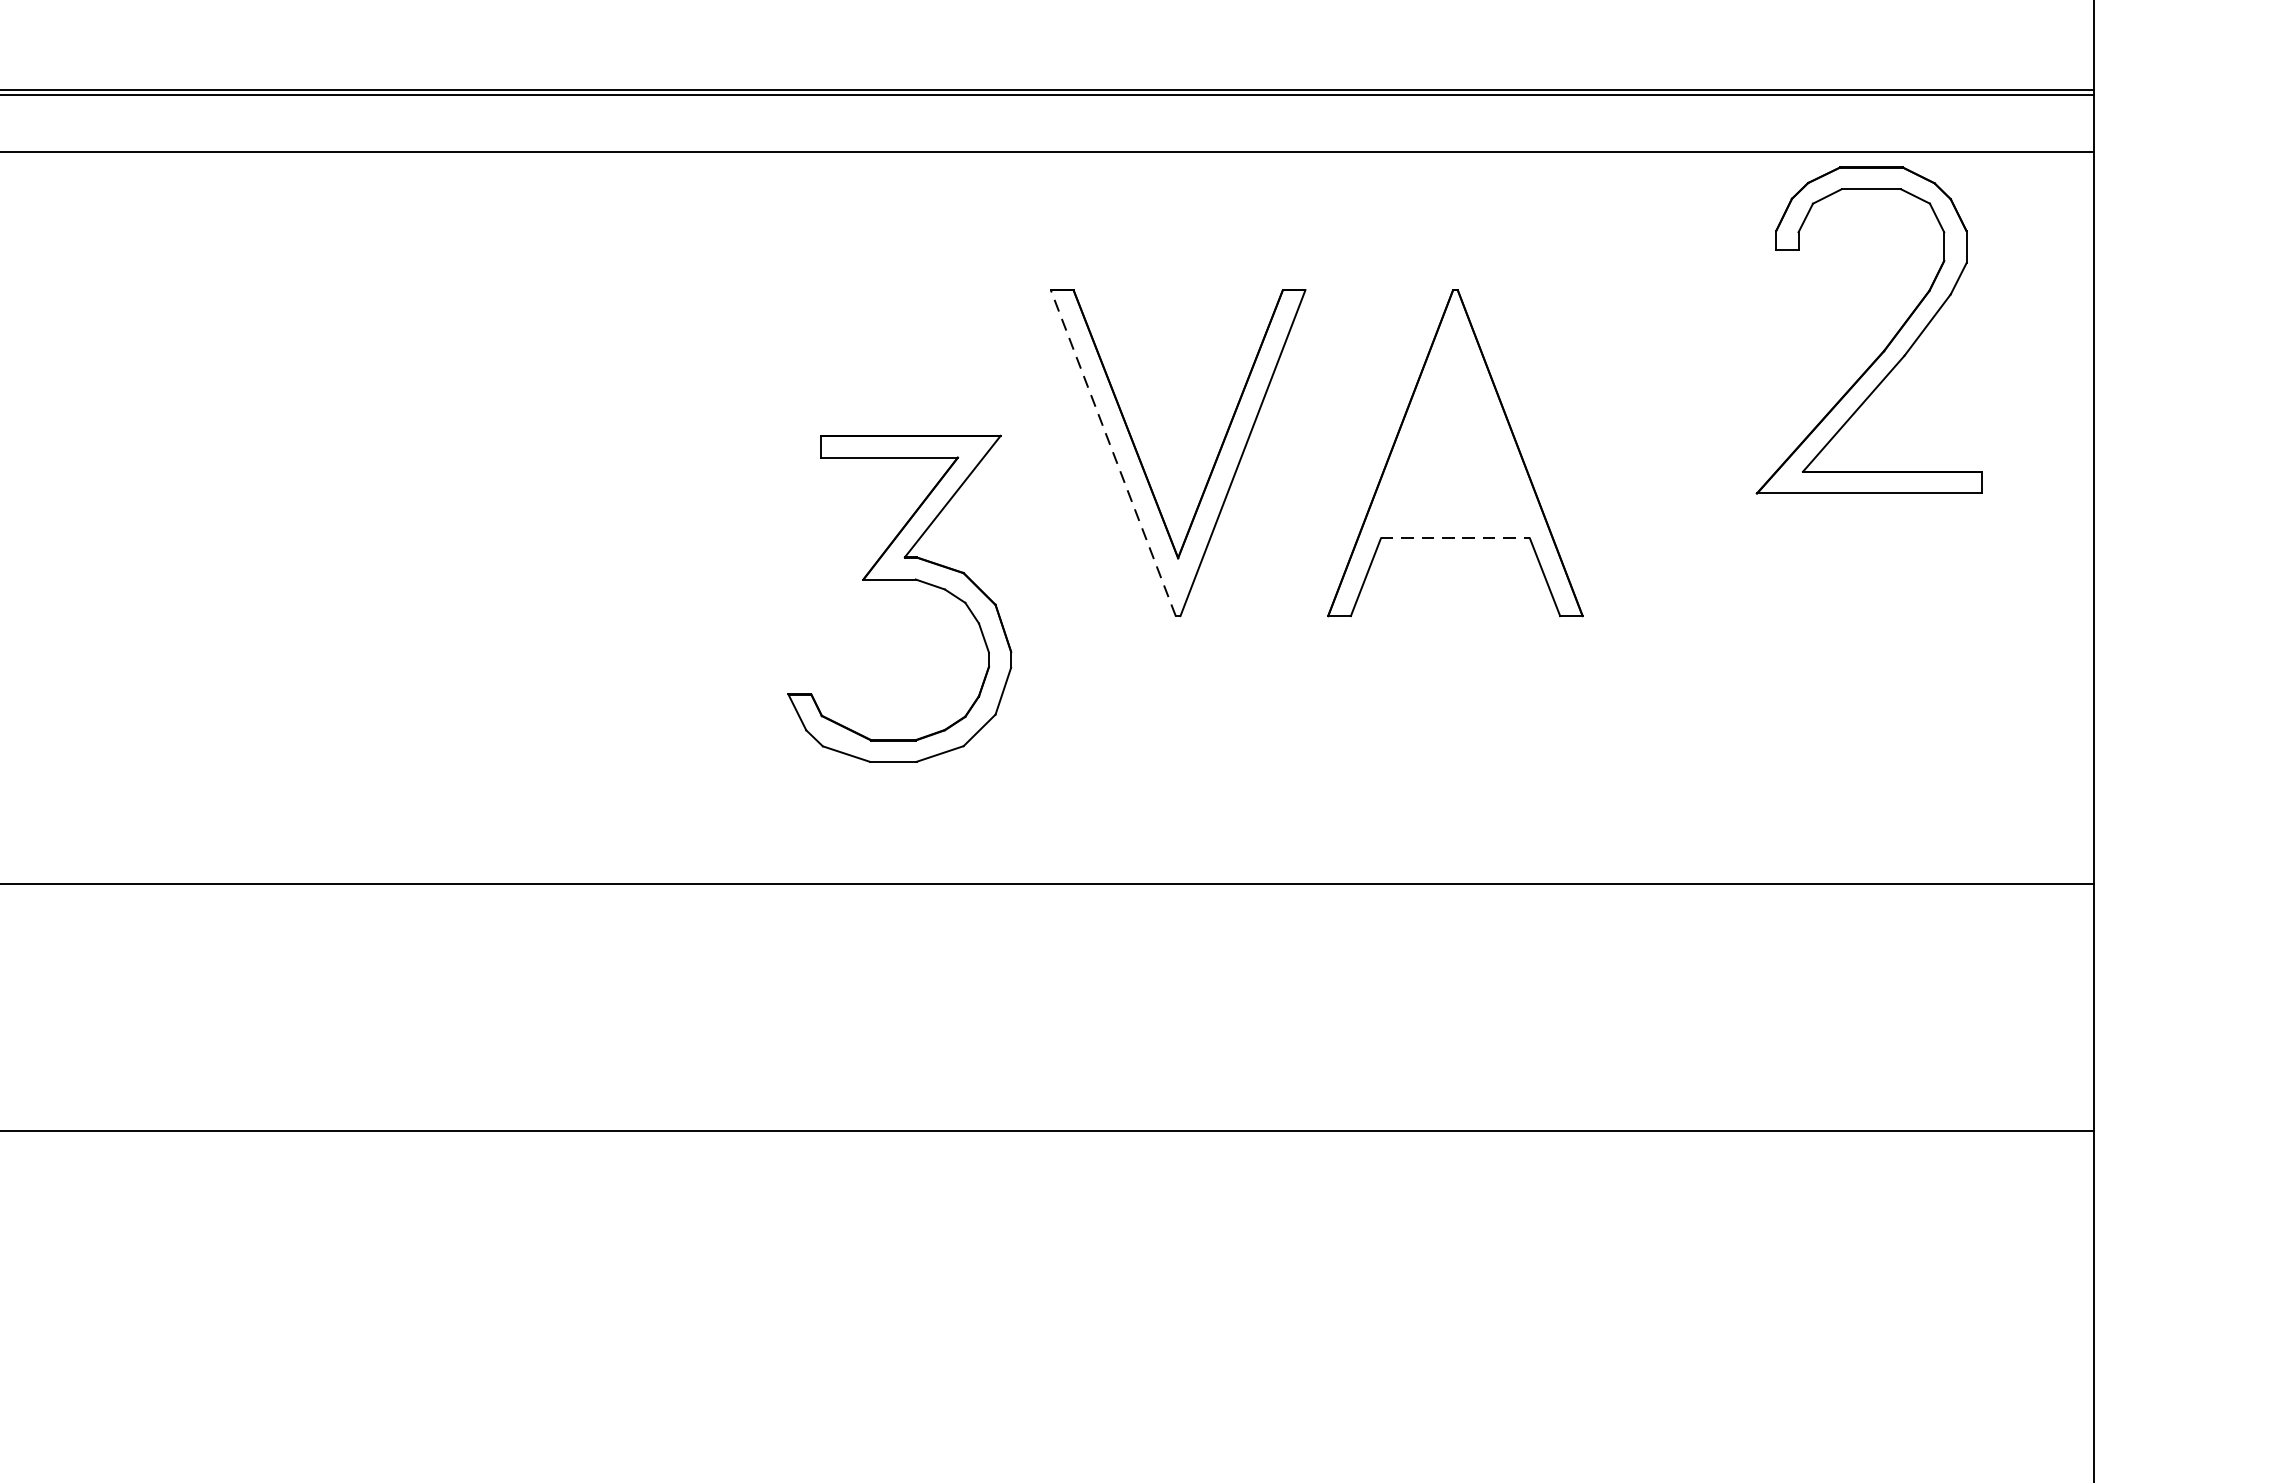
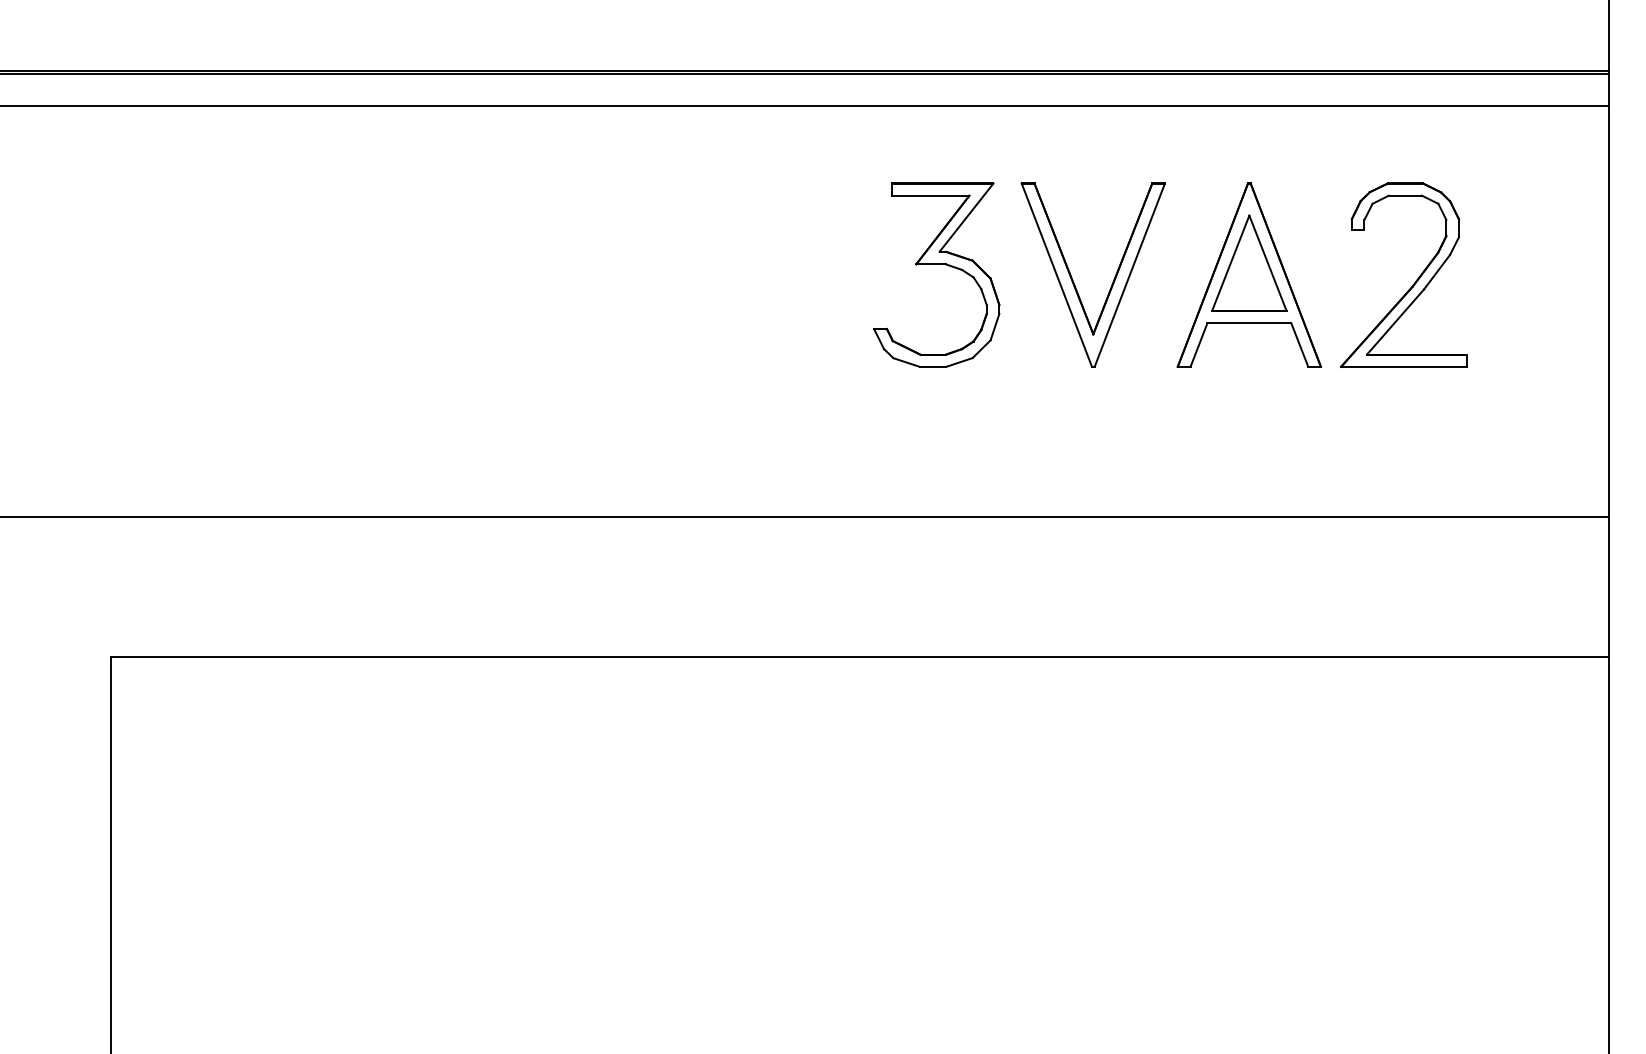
part: (1885, 345) -> (1413, 283), moved
part: (1455, 430) -> (1249, 262), added
line: (1112, 451) -> (1056, 274), dashed -> solid
line: (1455, 538) -> (1249, 323), dashed -> solid
part: (899, 579) -> (936, 264), moved

